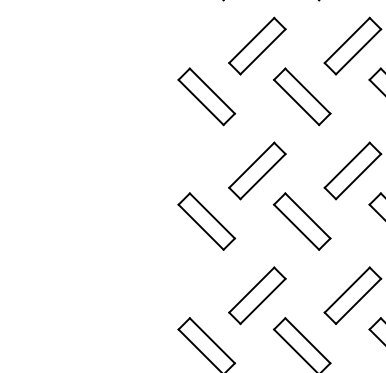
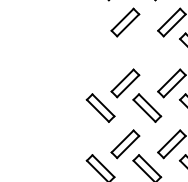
part: (206, 97) -> (100, 47), removed
part: (302, 97) -> (147, 47), removed

